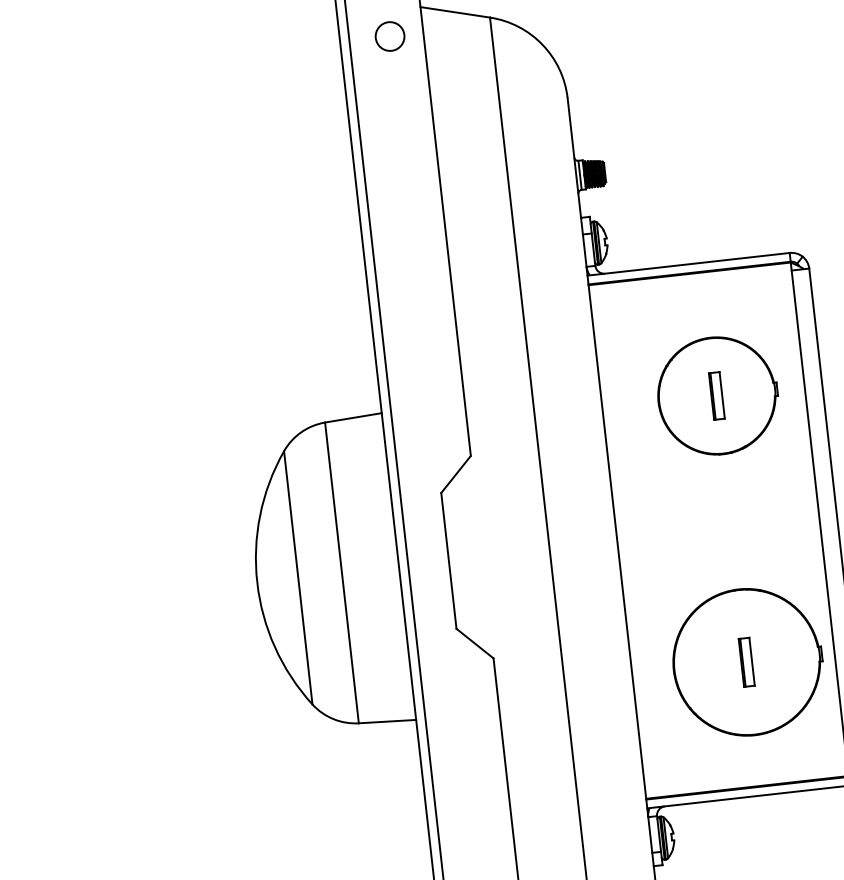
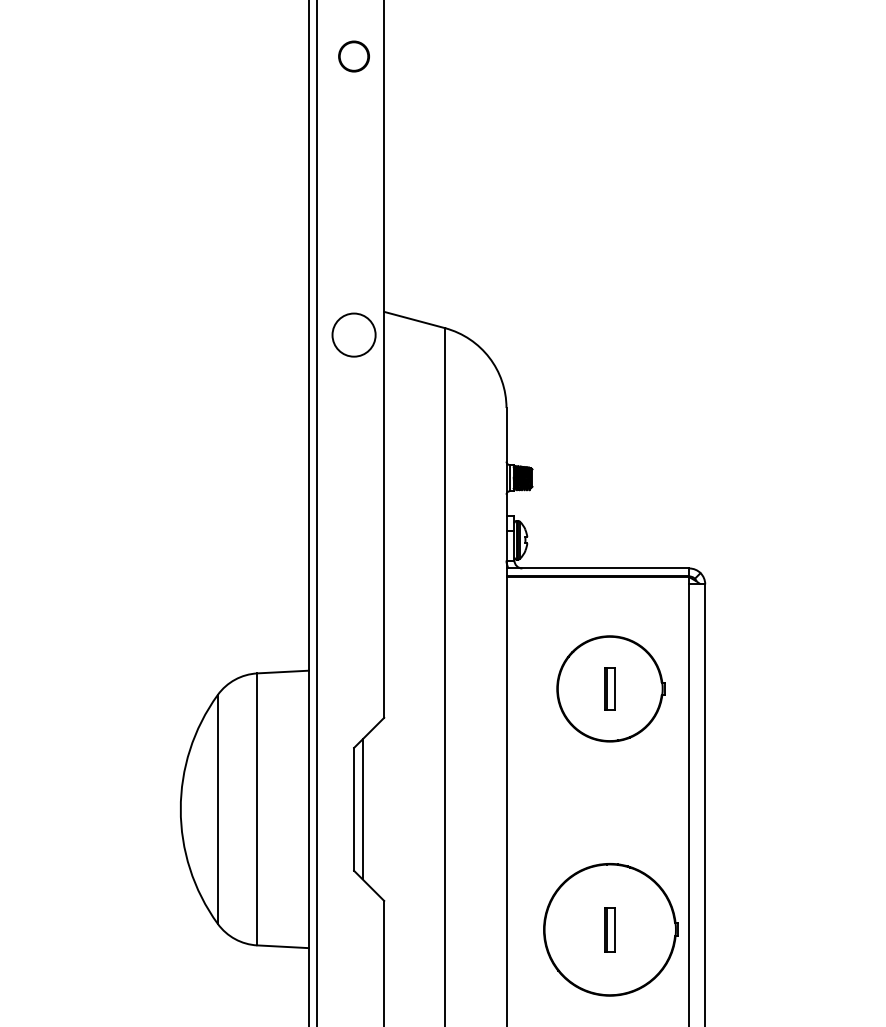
circle: (389, 35) -> (353, 334), size x1.67
line: (458, 559) -> (362, 809), added

